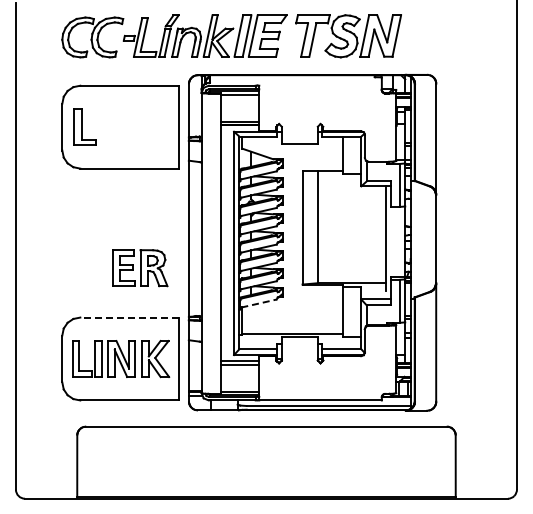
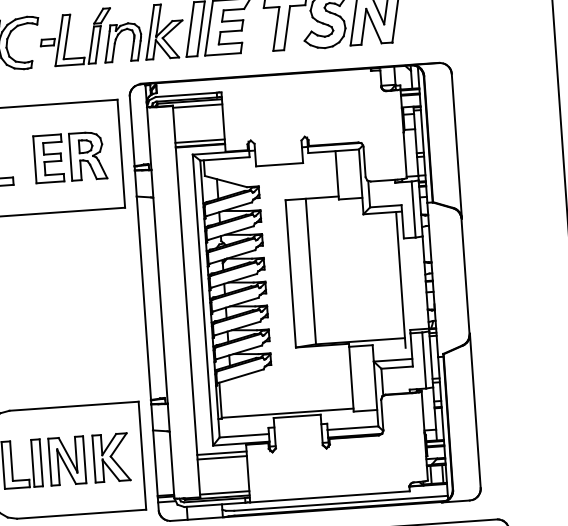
part: (140, 268) -> (70, 157), moved
line: (259, 303) -> (241, 376), dashed -> solid
line: (129, 317) -> (73, 406), dashed -> solid

